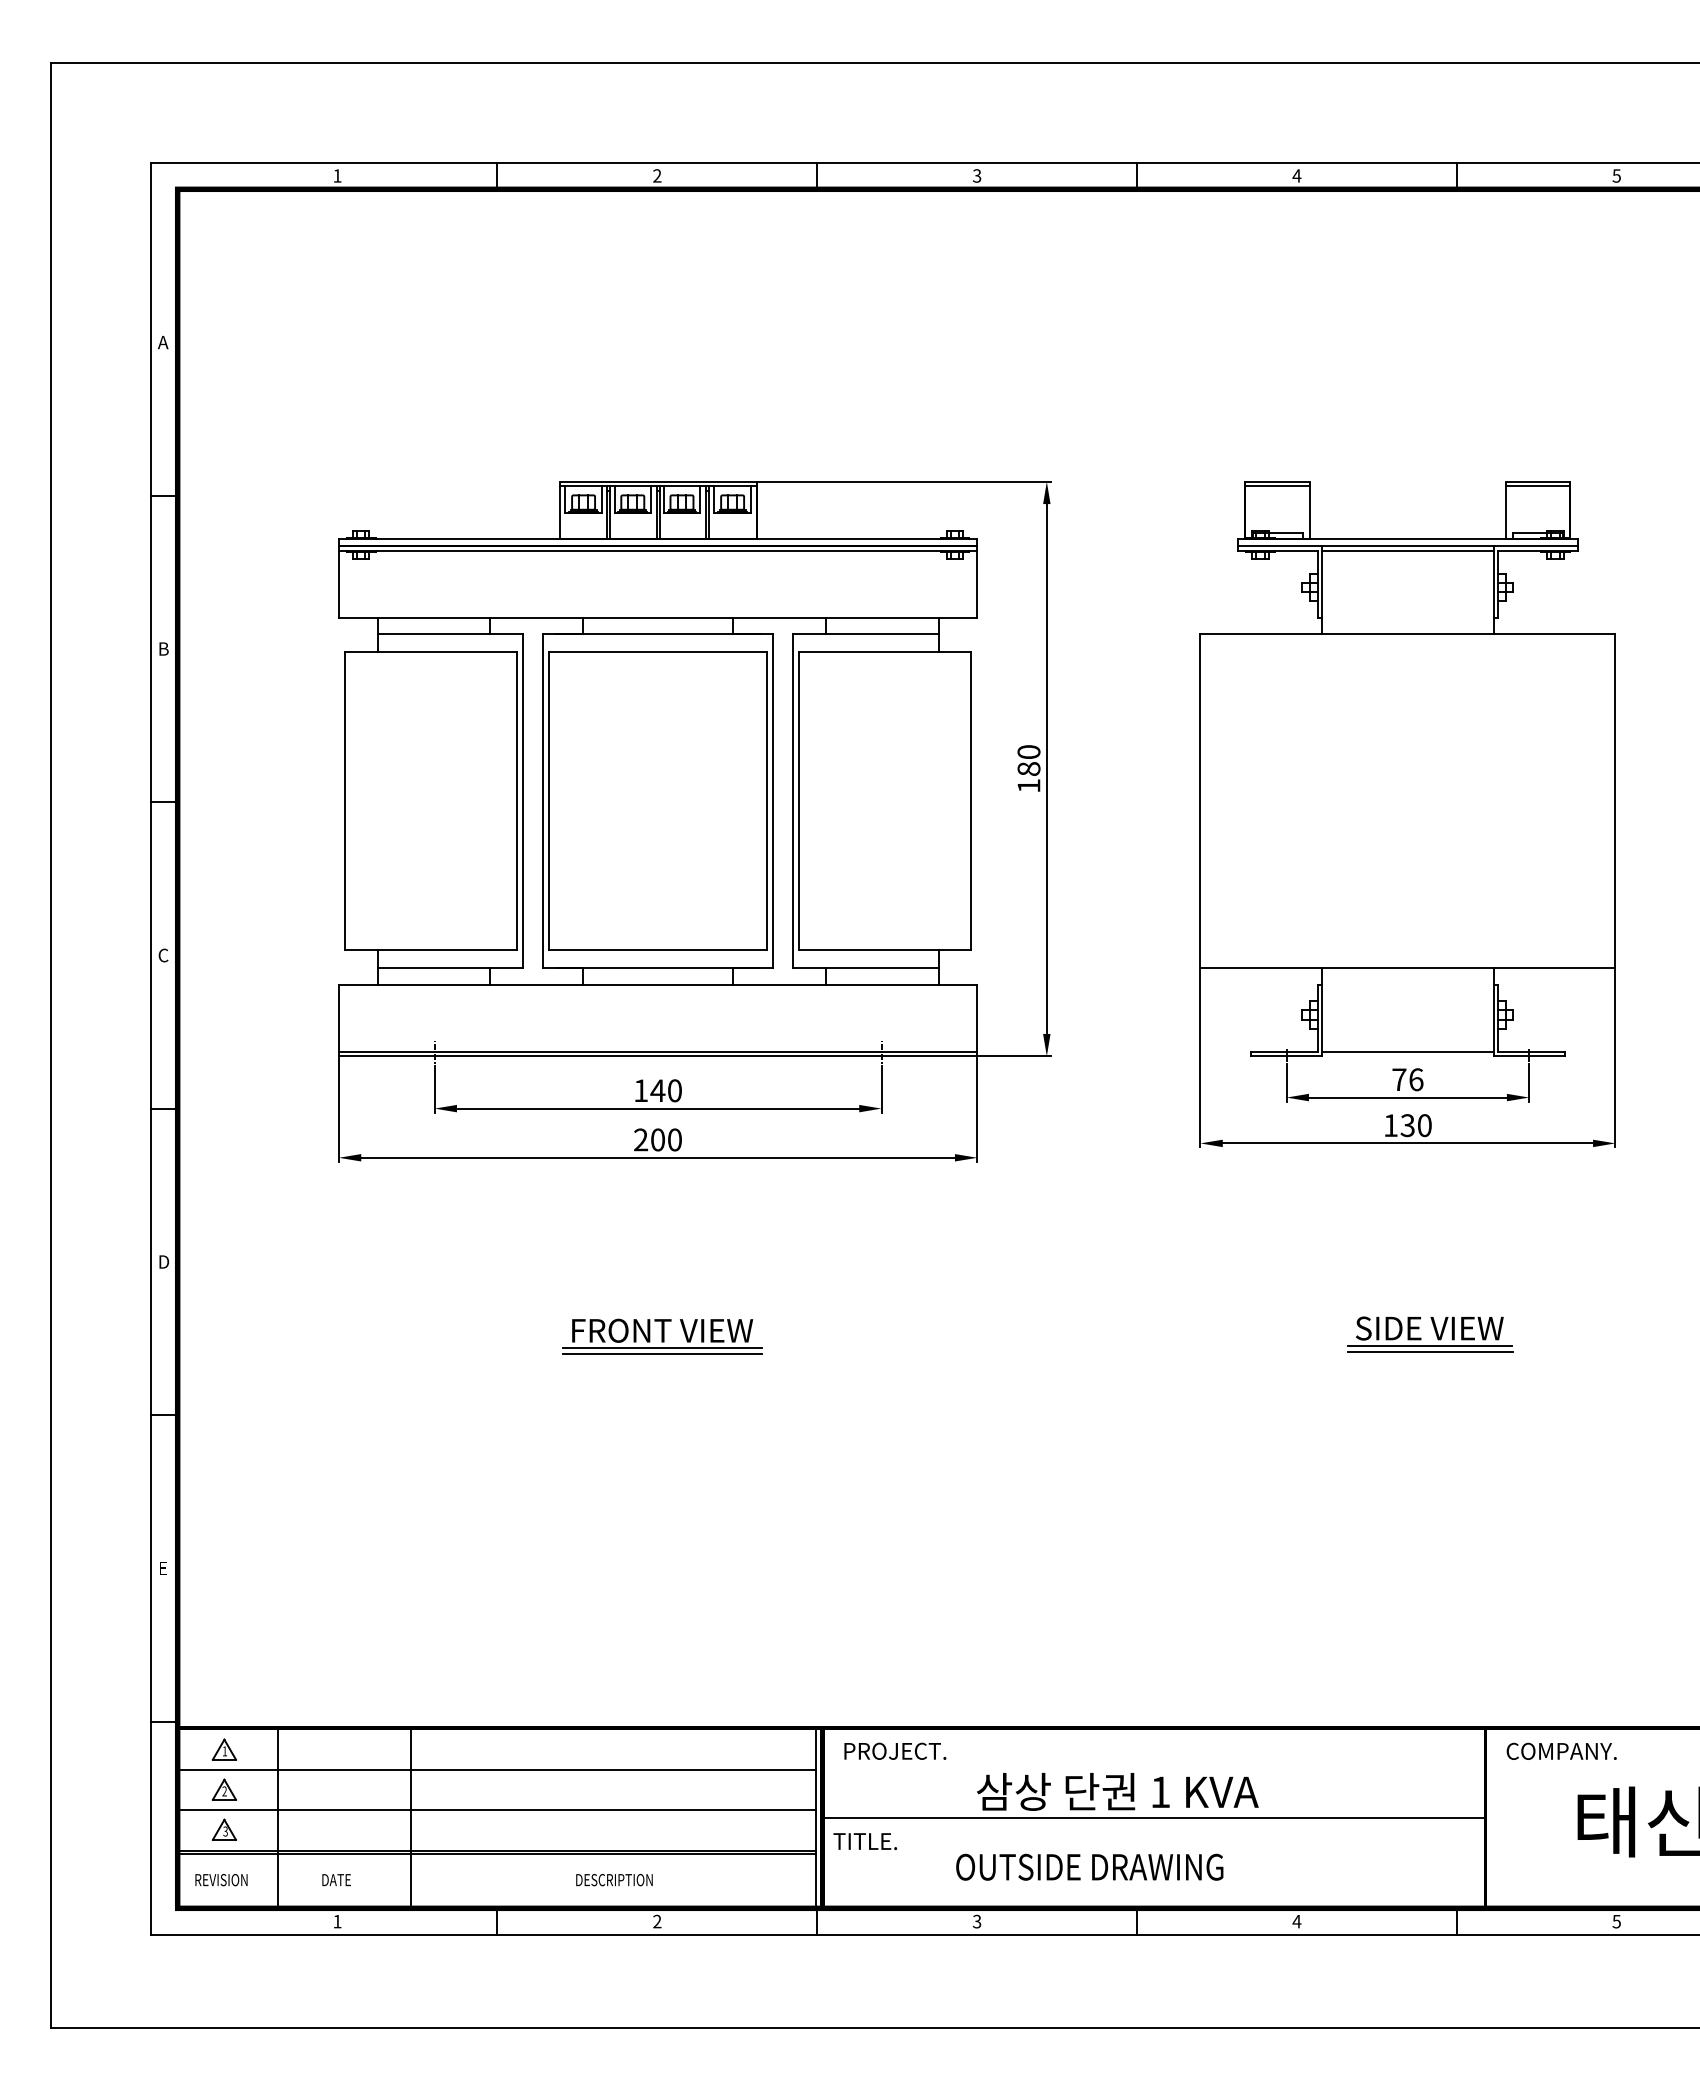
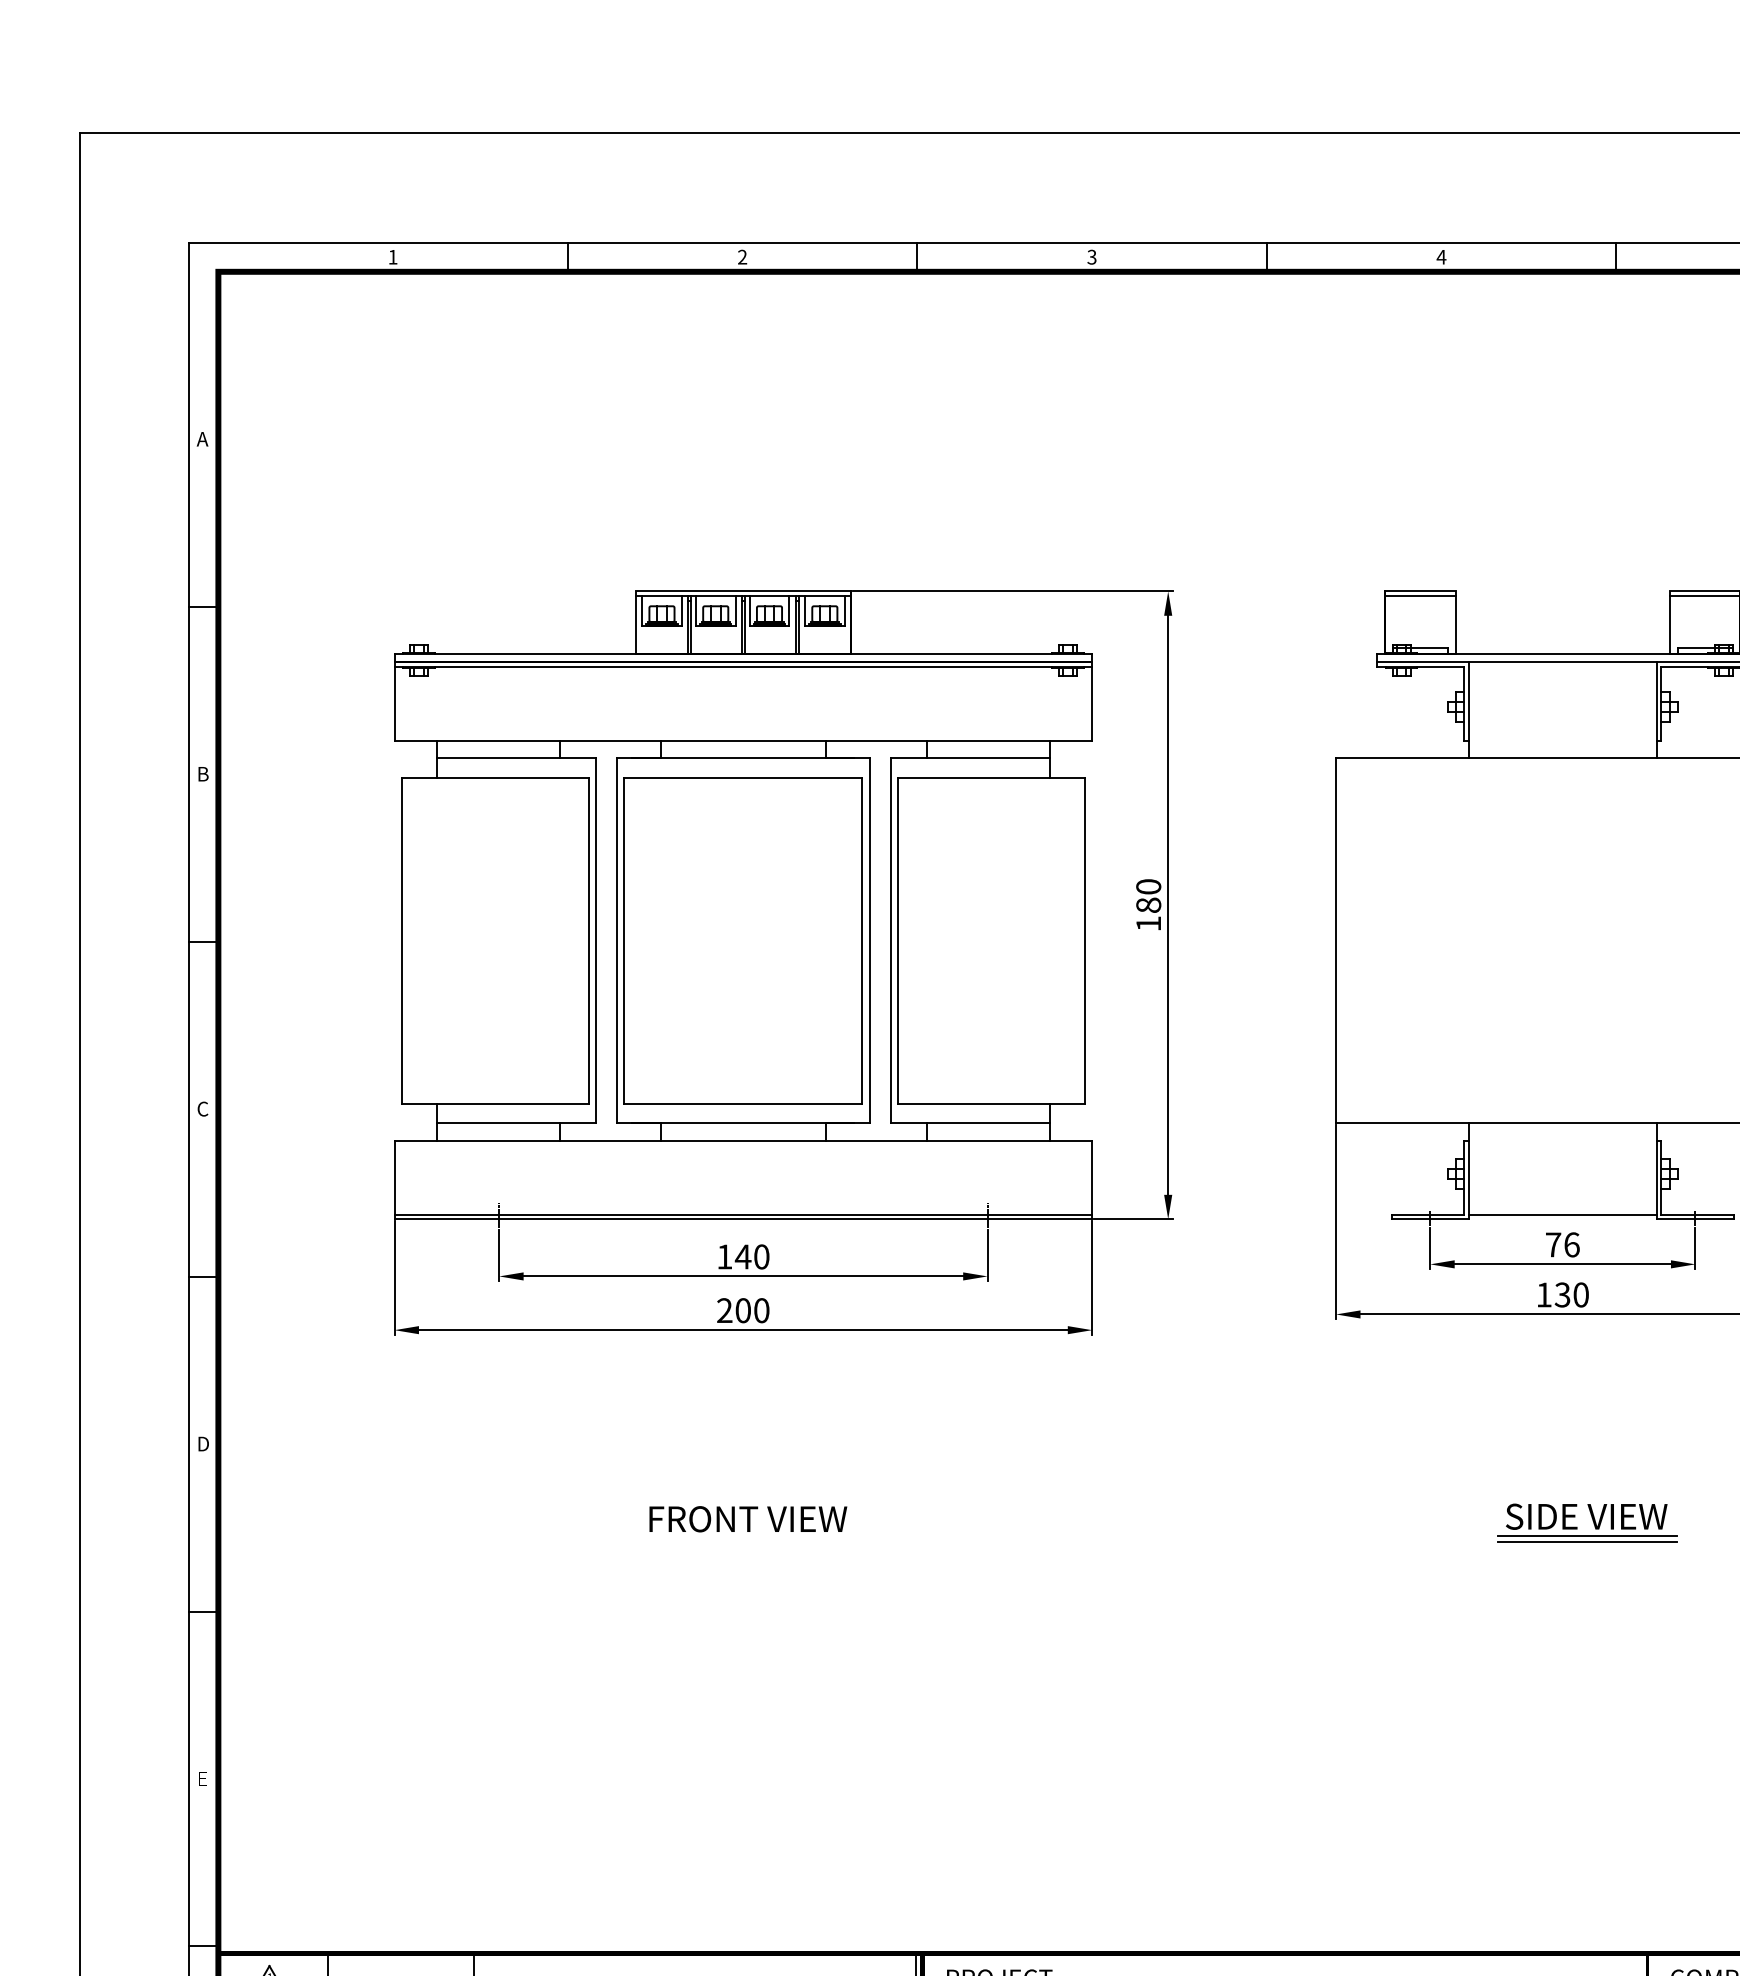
line: (1407, 550) -> (1562, 666), removed
line: (662, 1348) -> (748, 1538), removed
line: (662, 1354) -> (748, 1545), removed

